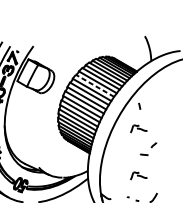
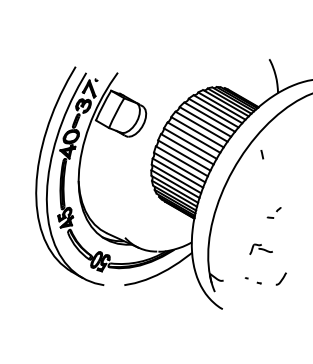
line: (95, 85) -> (201, 126), dashed -> solid
part: (138, 128) -> (260, 184), removed
part: (147, 148) -> (273, 212), size x0.62

